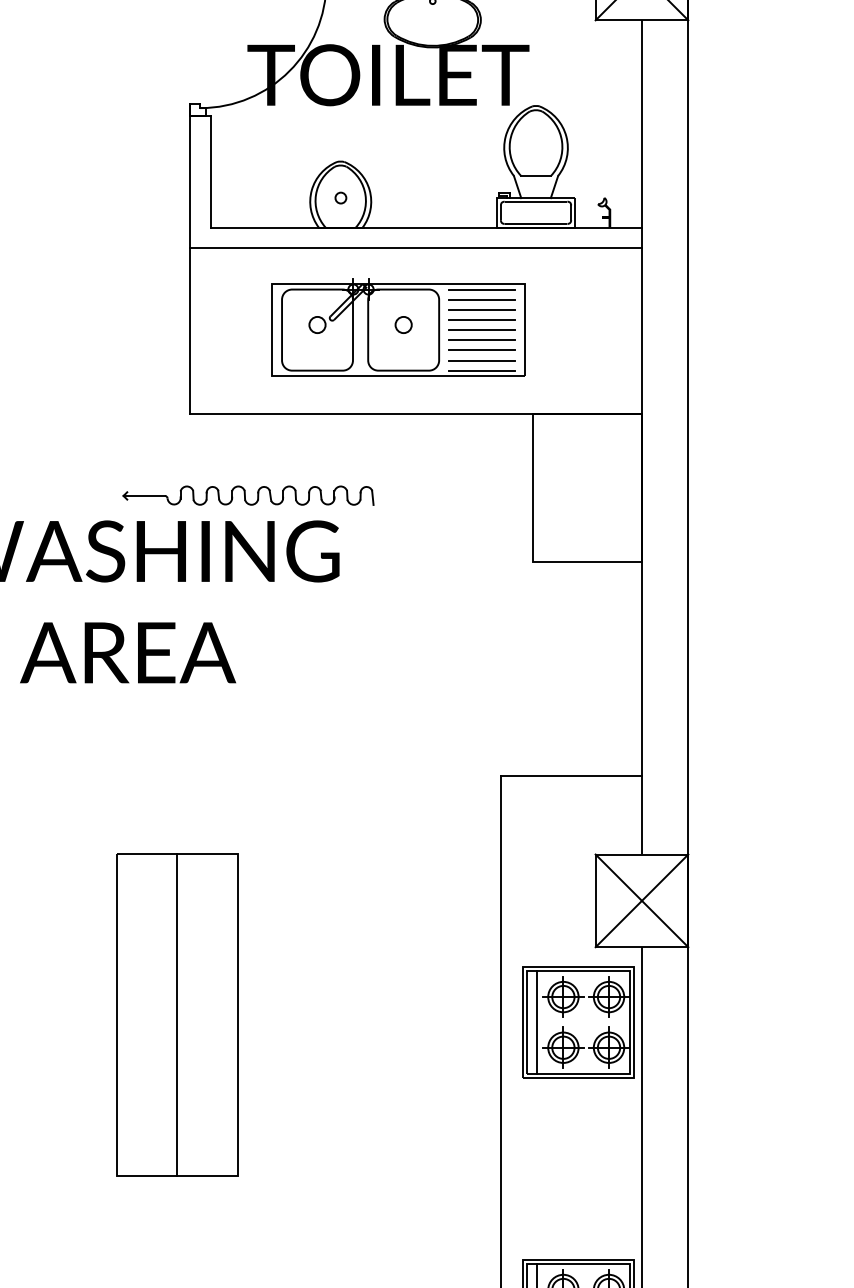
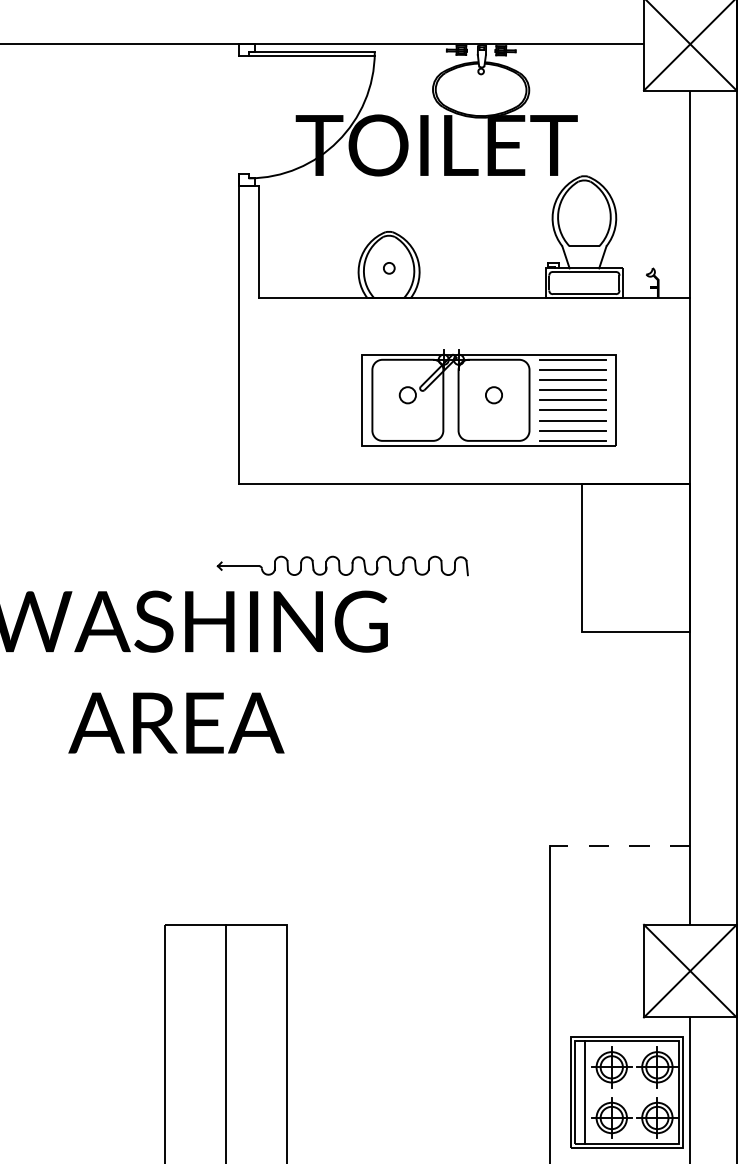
line: (415, 248) -> (463, 318), removed
part: (398, 327) -> (488, 397), moved
part: (248, 495) -> (342, 565), moved
line: (570, 775) -> (618, 845), solid -> dashed

